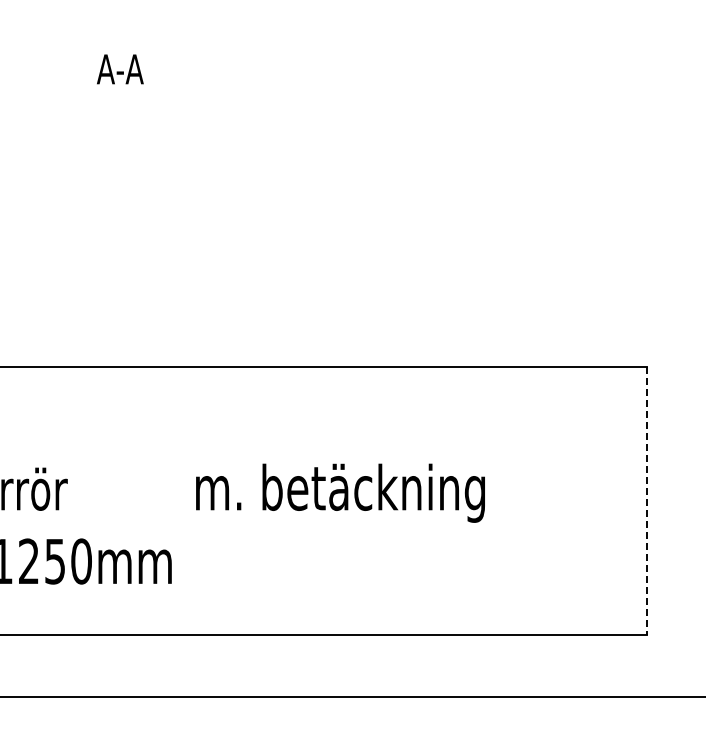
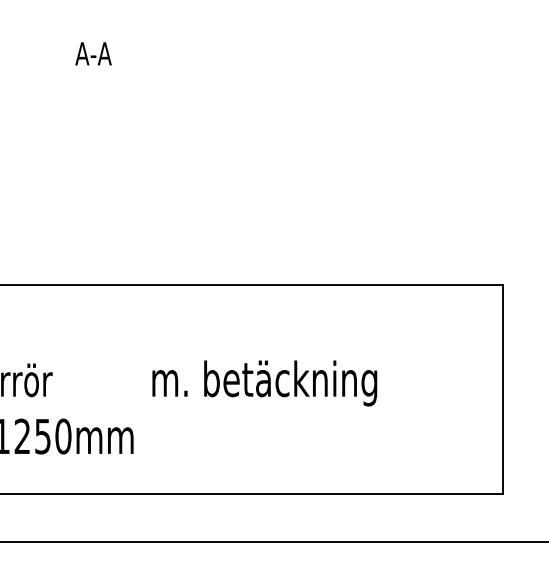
line: (646, 501) -> (502, 389), dashed -> solid

